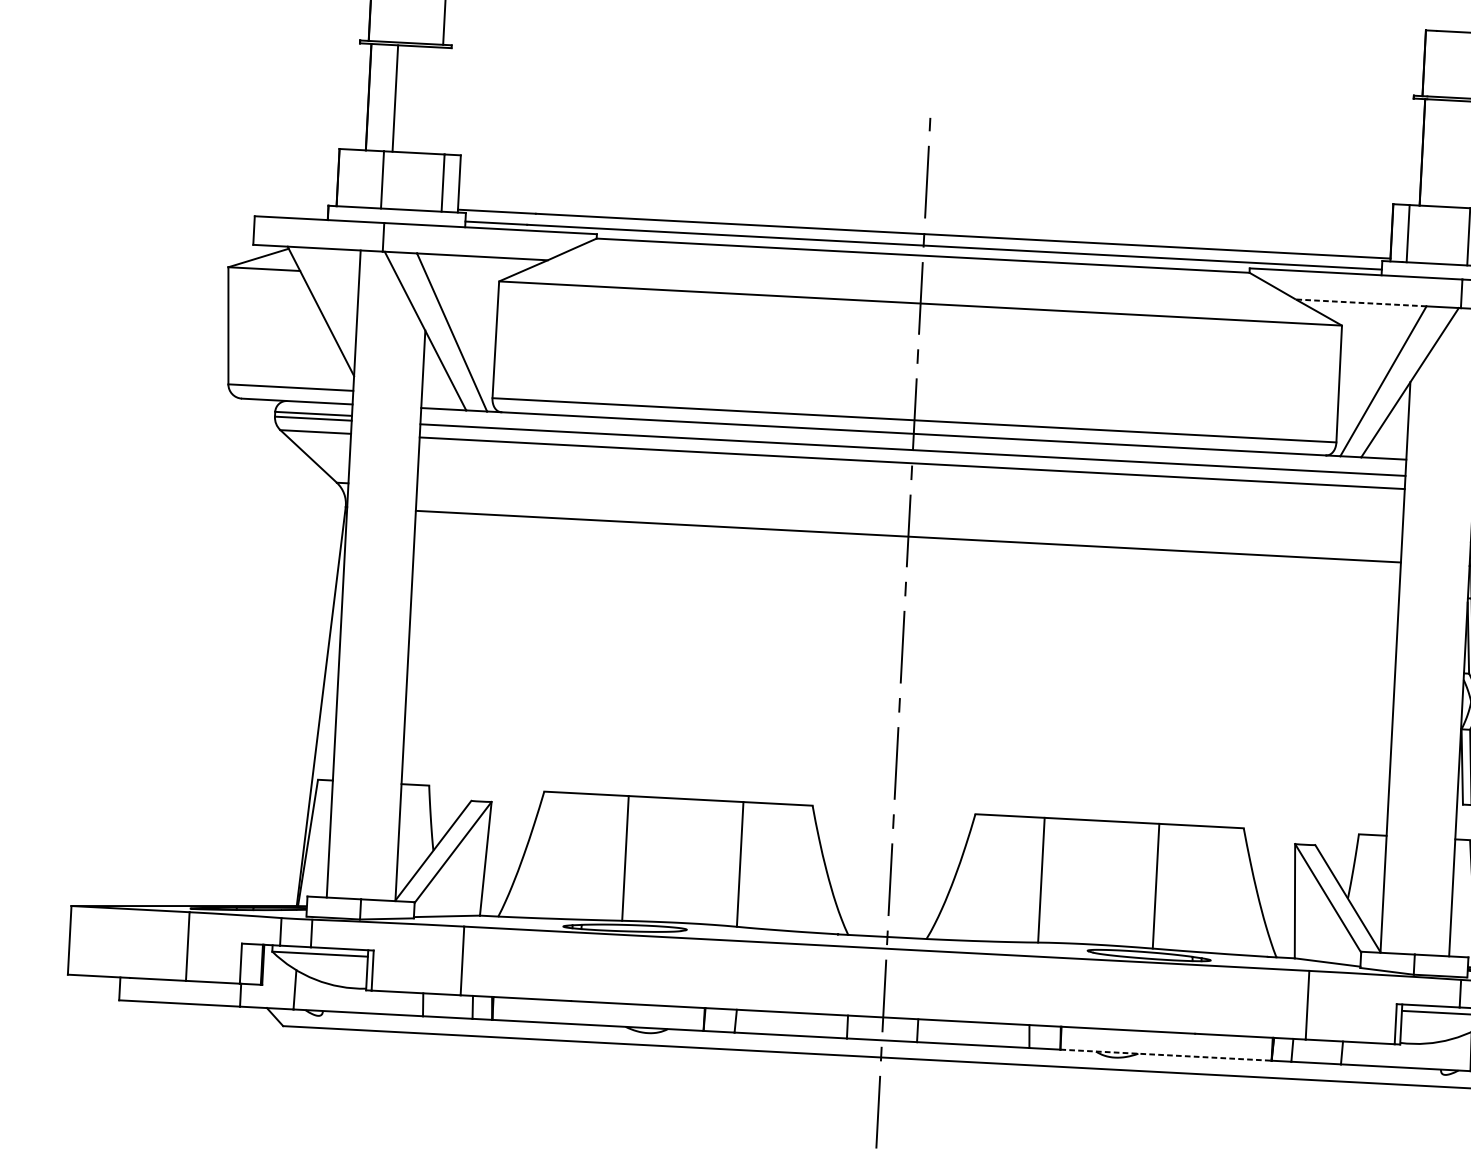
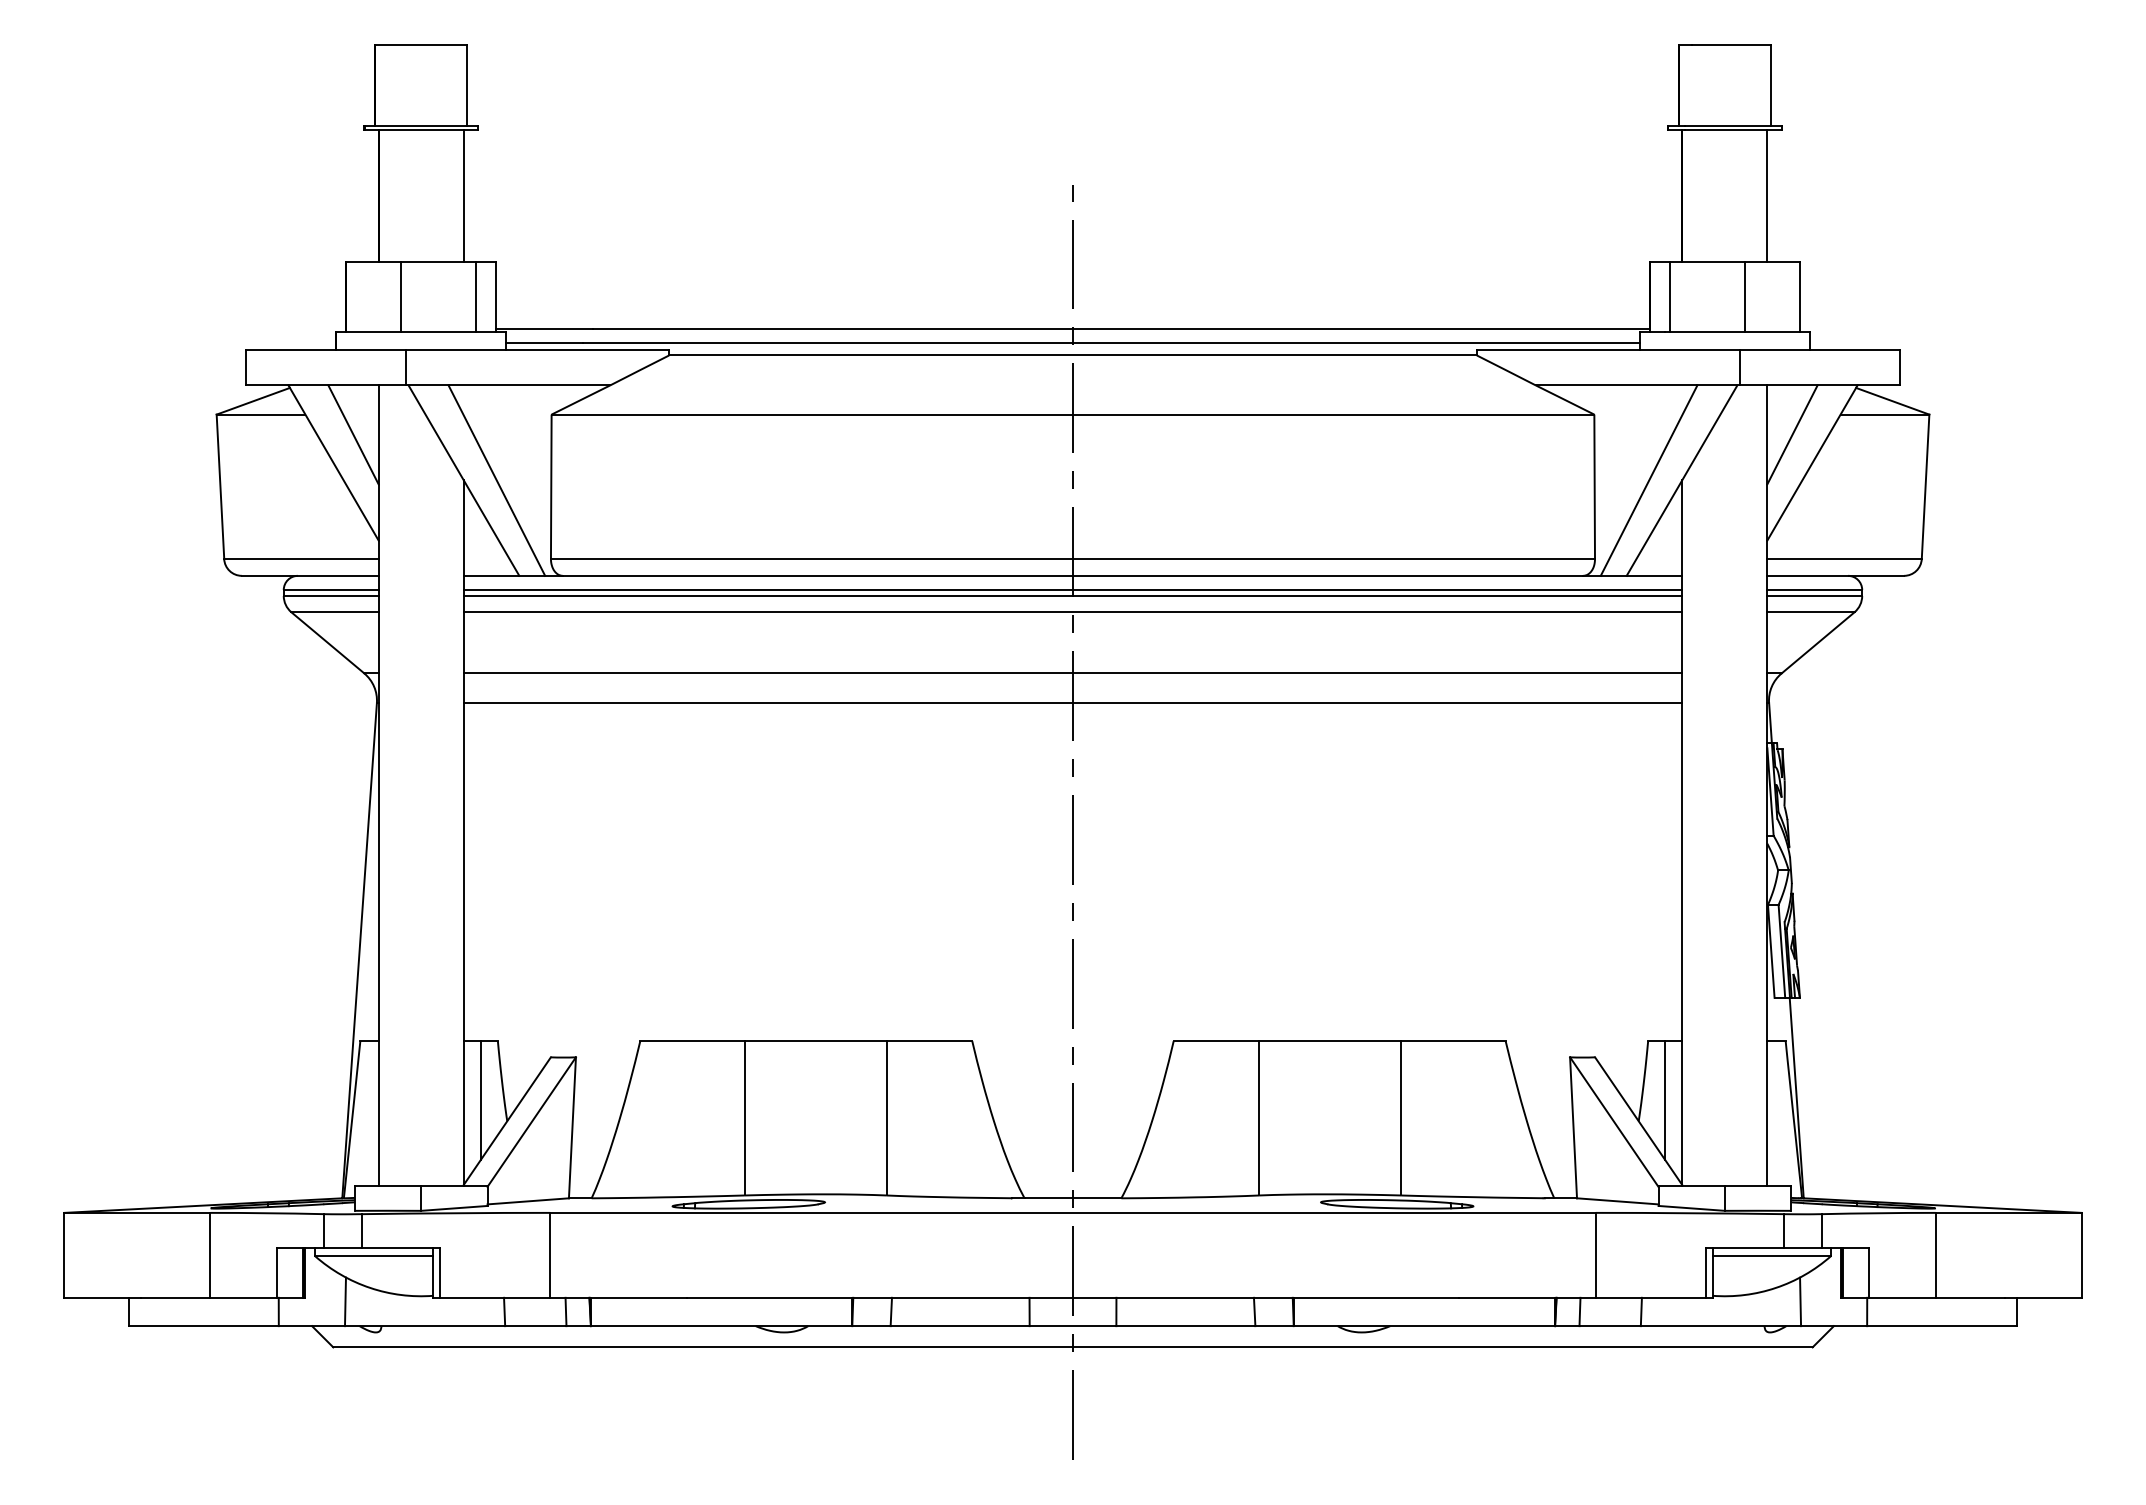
line: (395, 98) -> (463, 195), moved
line: (338, 289) -> (353, 434), added
line: (1361, 303) -> (1616, 385), dashed -> solid
line: (912, 445) -> (1072, 590), added
line: (909, 512) -> (1072, 673), added
line: (412, 832) -> (480, 1100), added
line: (1370, 883) -> (1665, 1100), added
line: (1166, 1055) -> (1424, 1326), dashed -> solid

